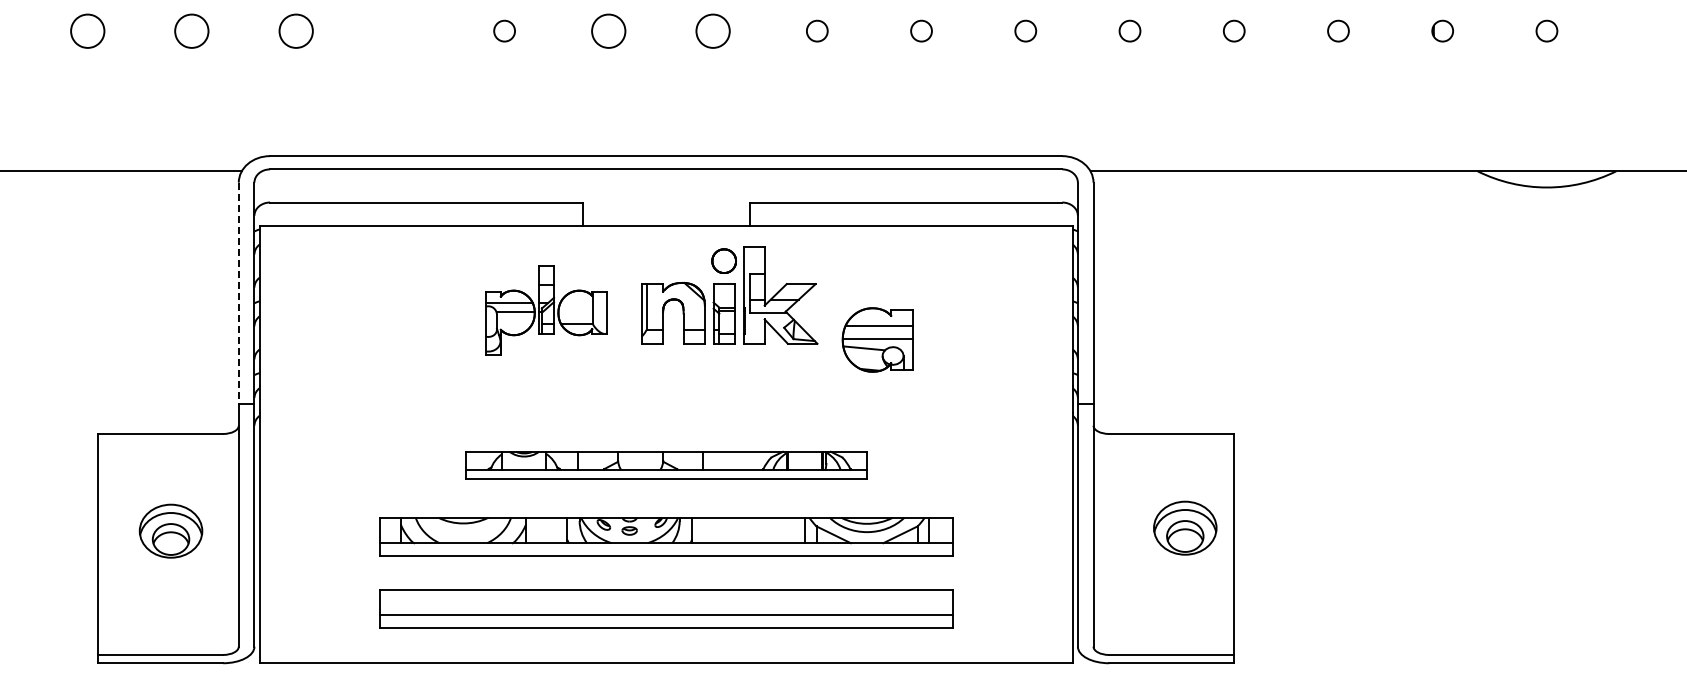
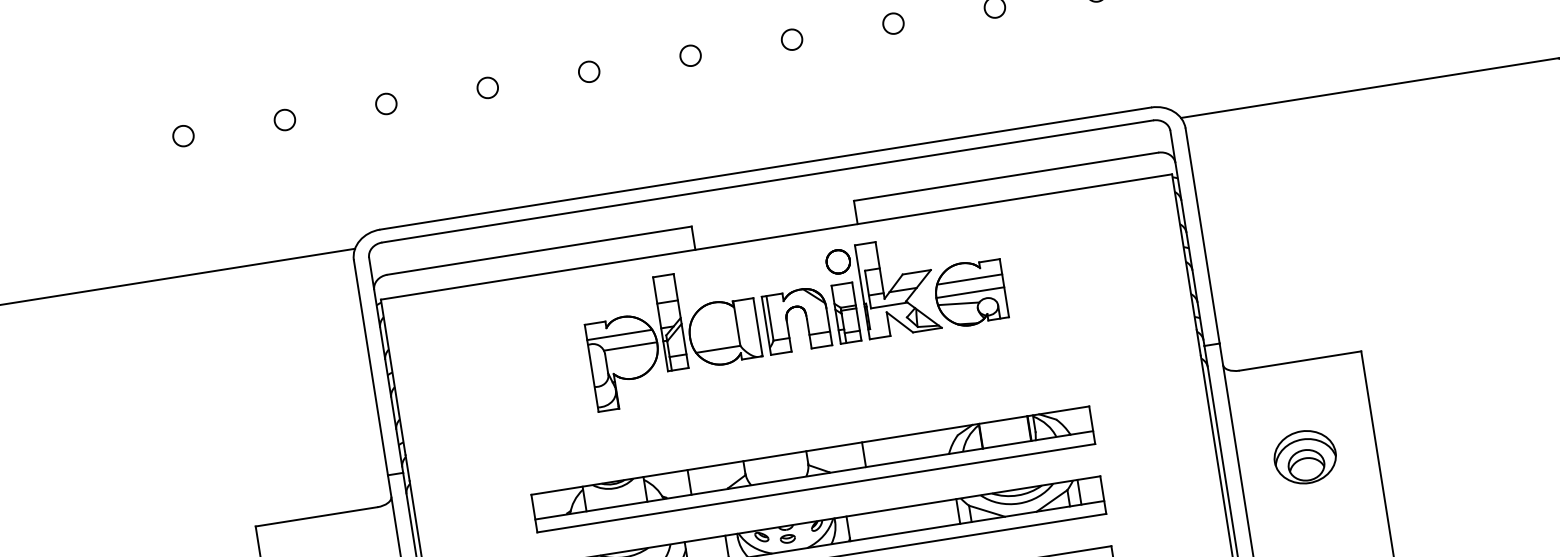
part: (87, 30) -> (183, 135), size x0.62
part: (191, 30) -> (284, 119), size x0.62
part: (295, 30) -> (385, 103), size x0.62
part: (400, 30) -> (487, 87), added
part: (608, 30) -> (690, 55), size x0.62
part: (712, 30) -> (791, 39), size x0.62
line: (238, 293) -> (370, 368), dashed -> solid
part: (546, 310) -> (673, 337), size x1.43
part: (877, 339) -> (970, 293), moved
part: (666, 465) -> (813, 469), size x1.43
part: (1185, 527) -> (1305, 456), moved

